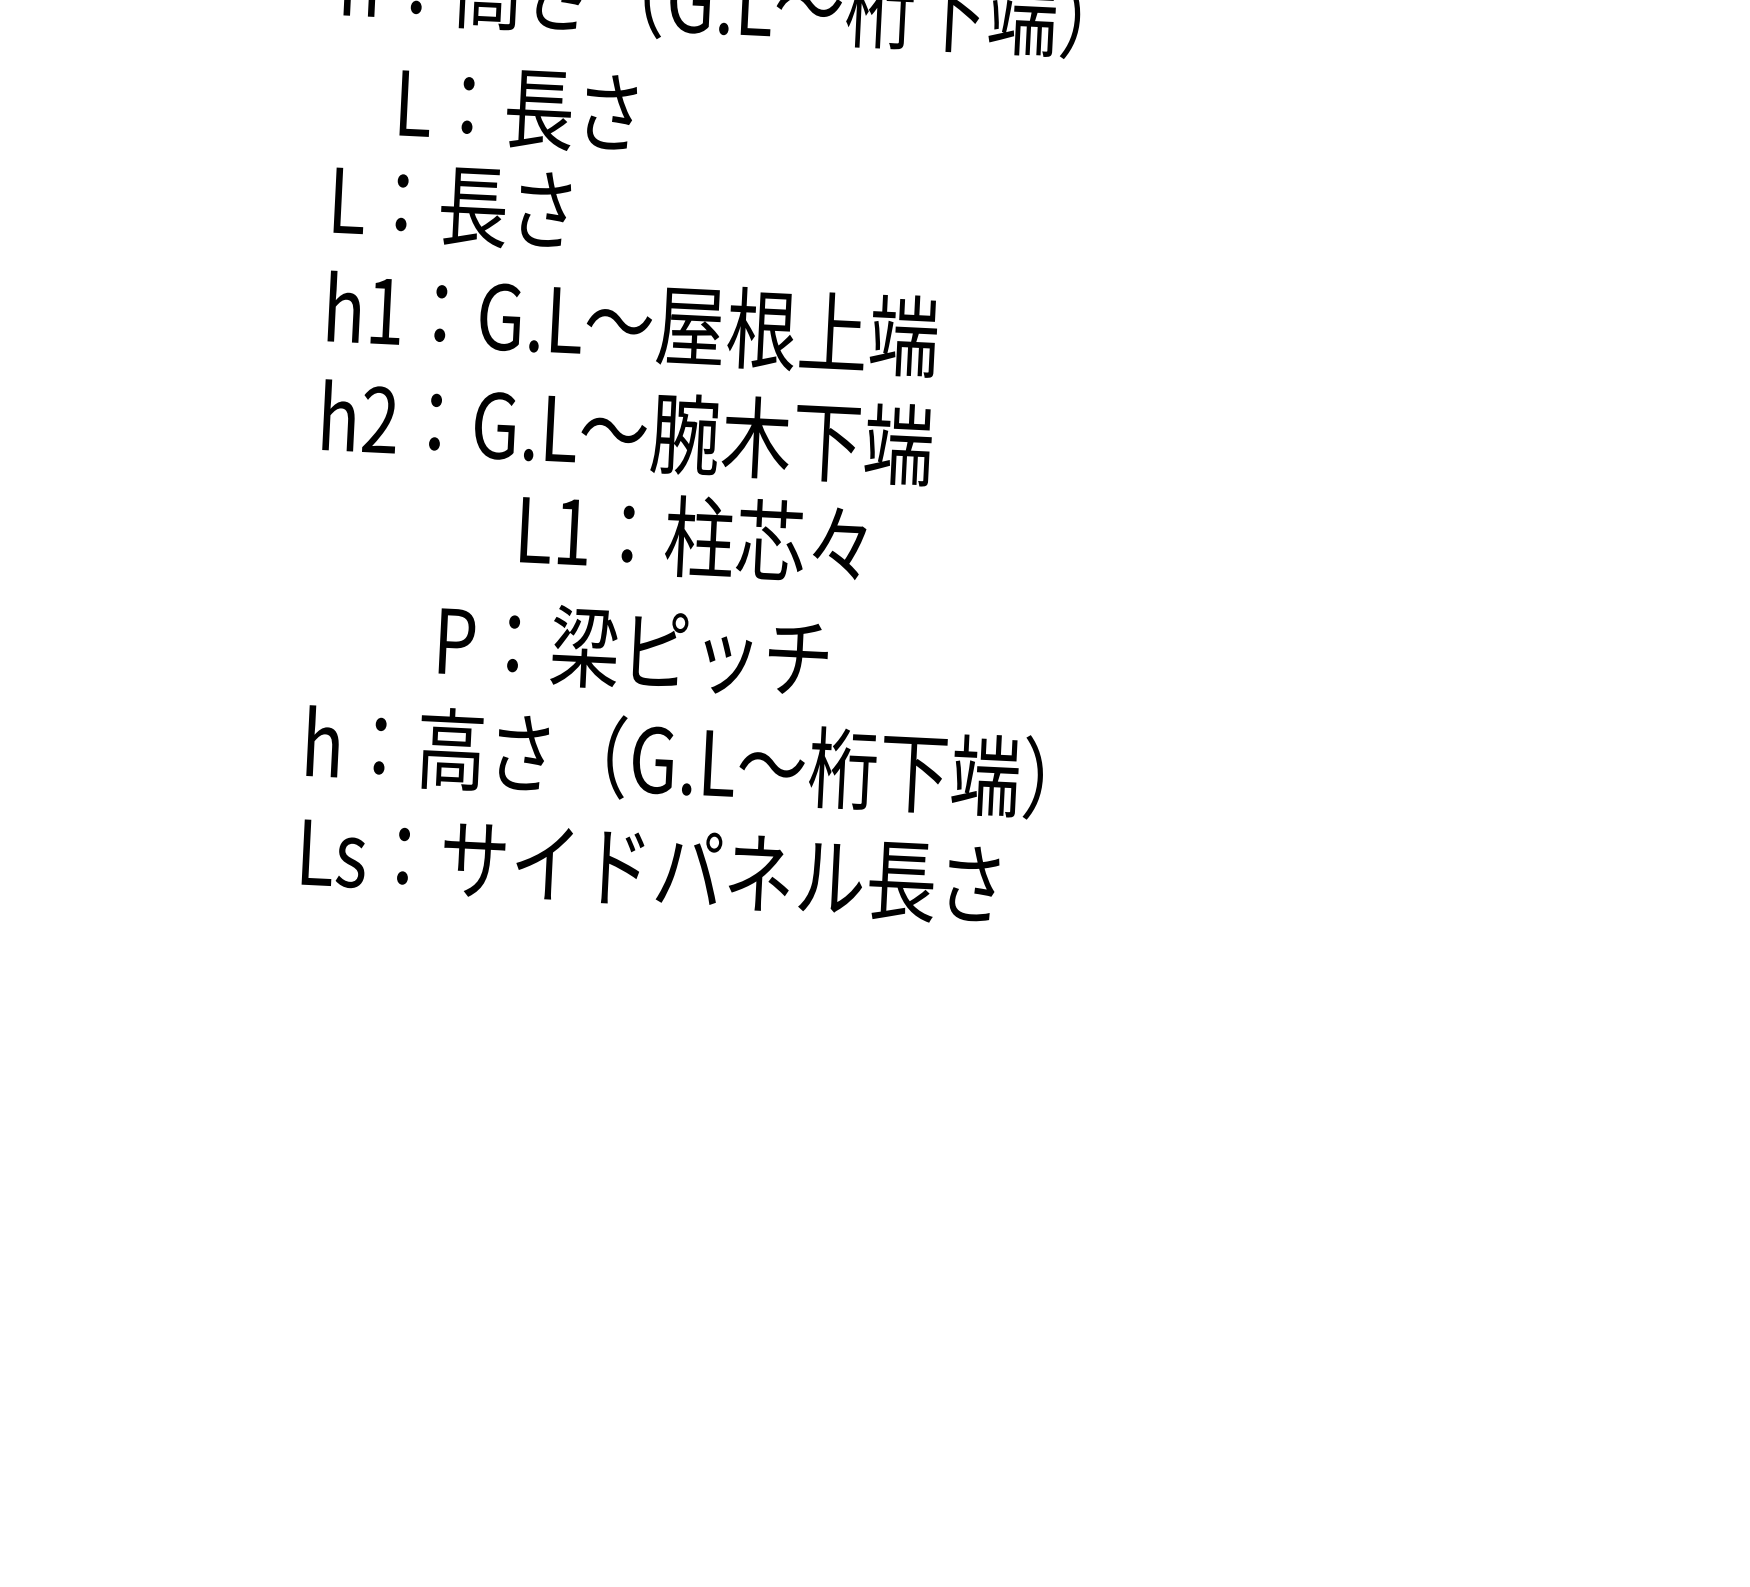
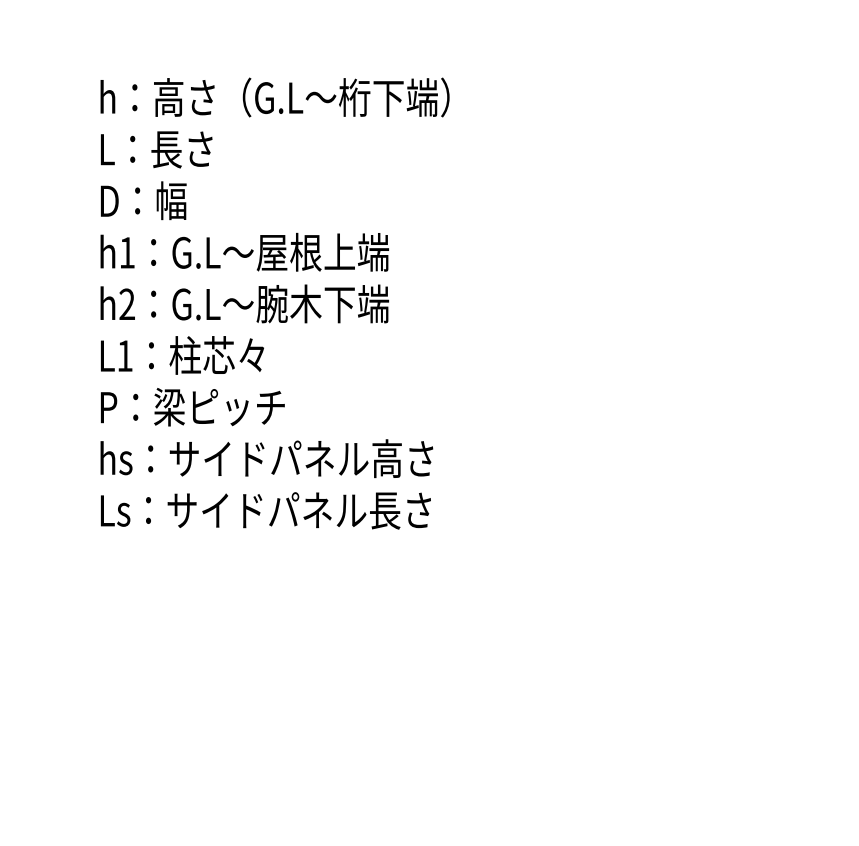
text: (518, 108) -> (156, 149), moved
text: (456, 204) -> (158, 200), L：長さ -> D：幅
text: (693, 536) -> (182, 355), moved
text: (633, 650) -> (192, 407), moved
text: (695, 760) -> (284, 458), h：高さ（G.L～桁下端） -> hs：サイドパネル高さ

